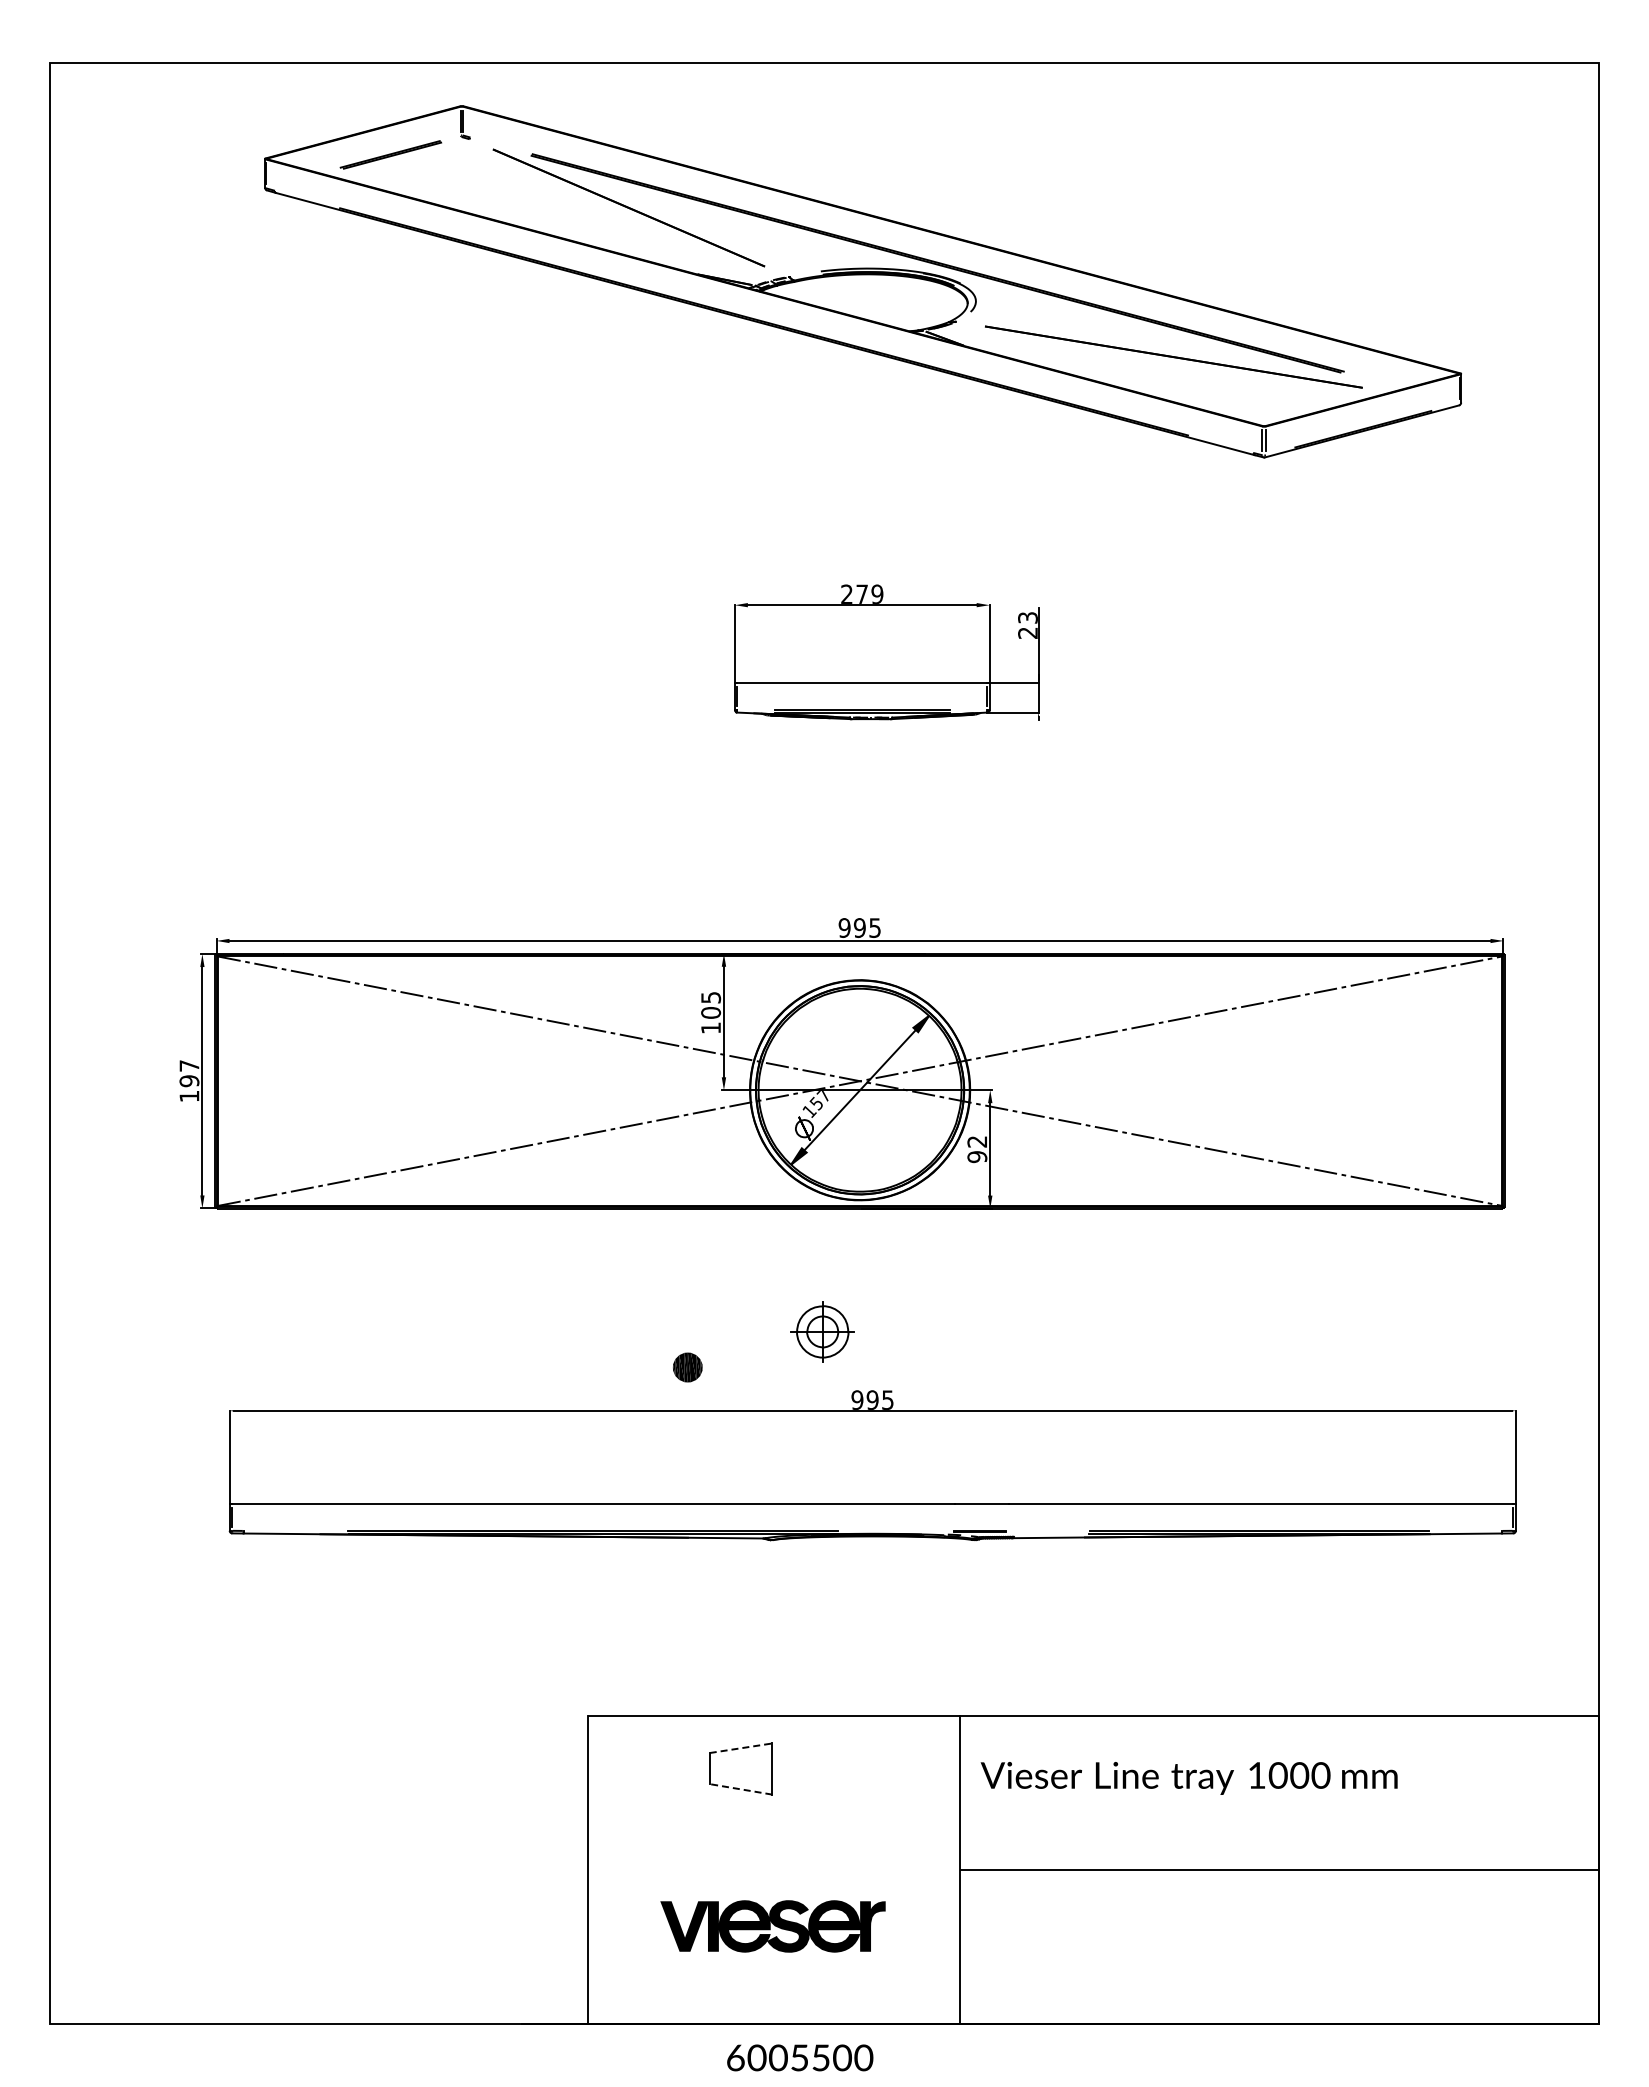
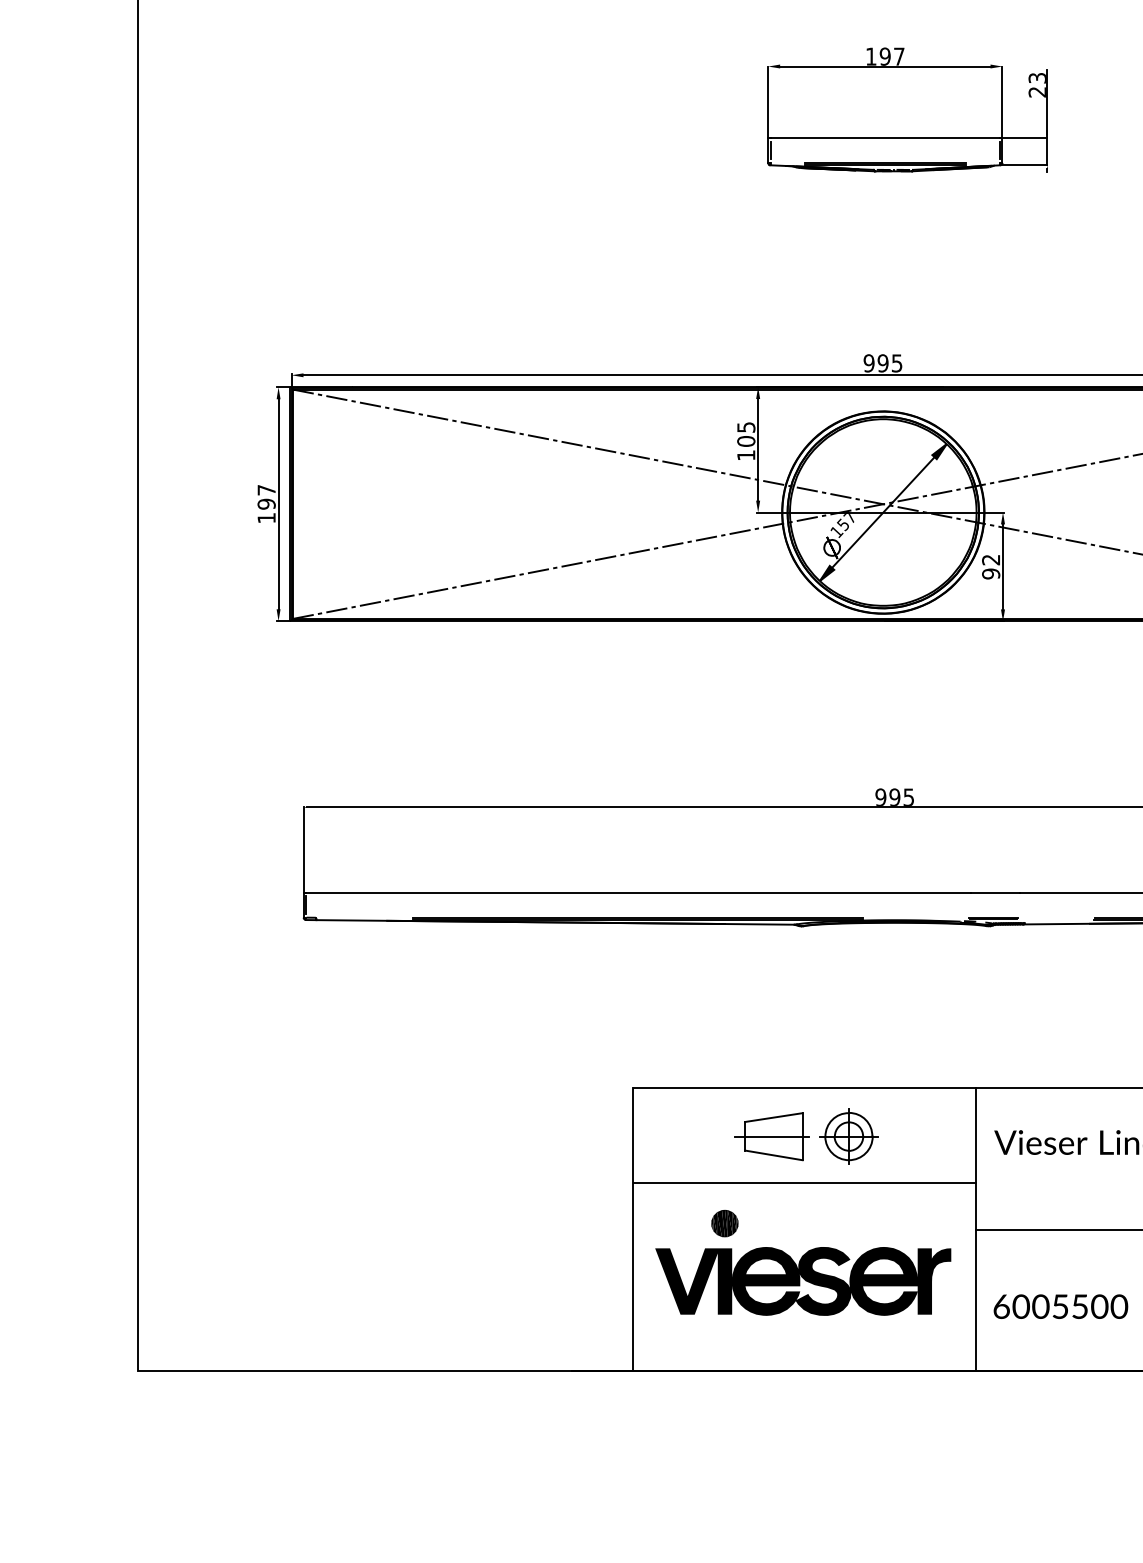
text: (862, 593) -> (885, 55), 279 -> 197
part: (822, 1331) -> (848, 1136), moved
part: (687, 1367) -> (724, 1223), moved
line: (741, 1748) -> (774, 1117), dashed -> solid
line: (738, 1769) -> (771, 1137), added
line: (741, 1789) -> (774, 1155), dashed -> solid
line: (774, 1819) -> (804, 1183), added
part: (772, 1926) -> (802, 1281), size x1.43
text: (800, 2057) -> (1061, 1306), moved

